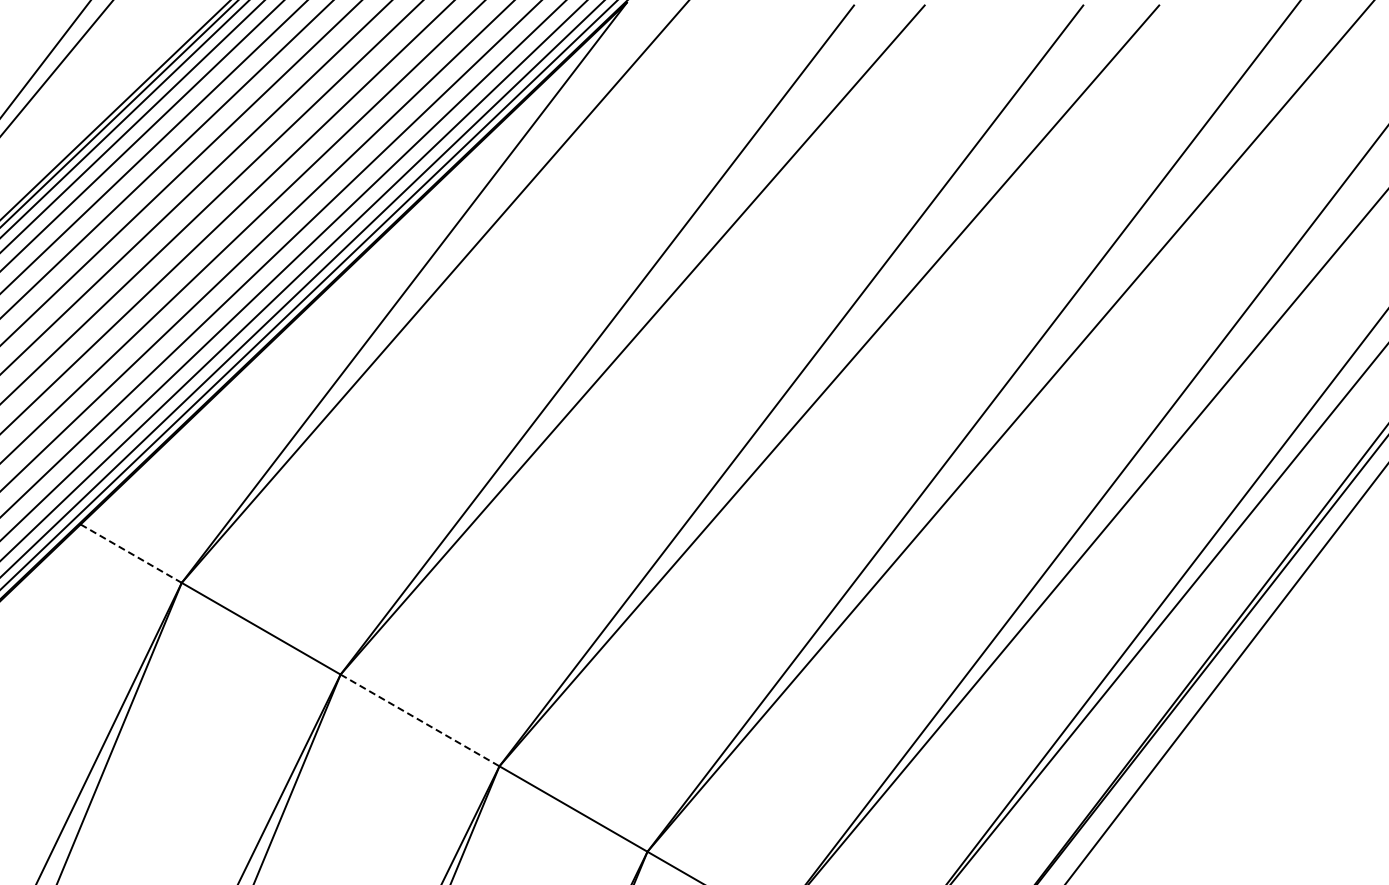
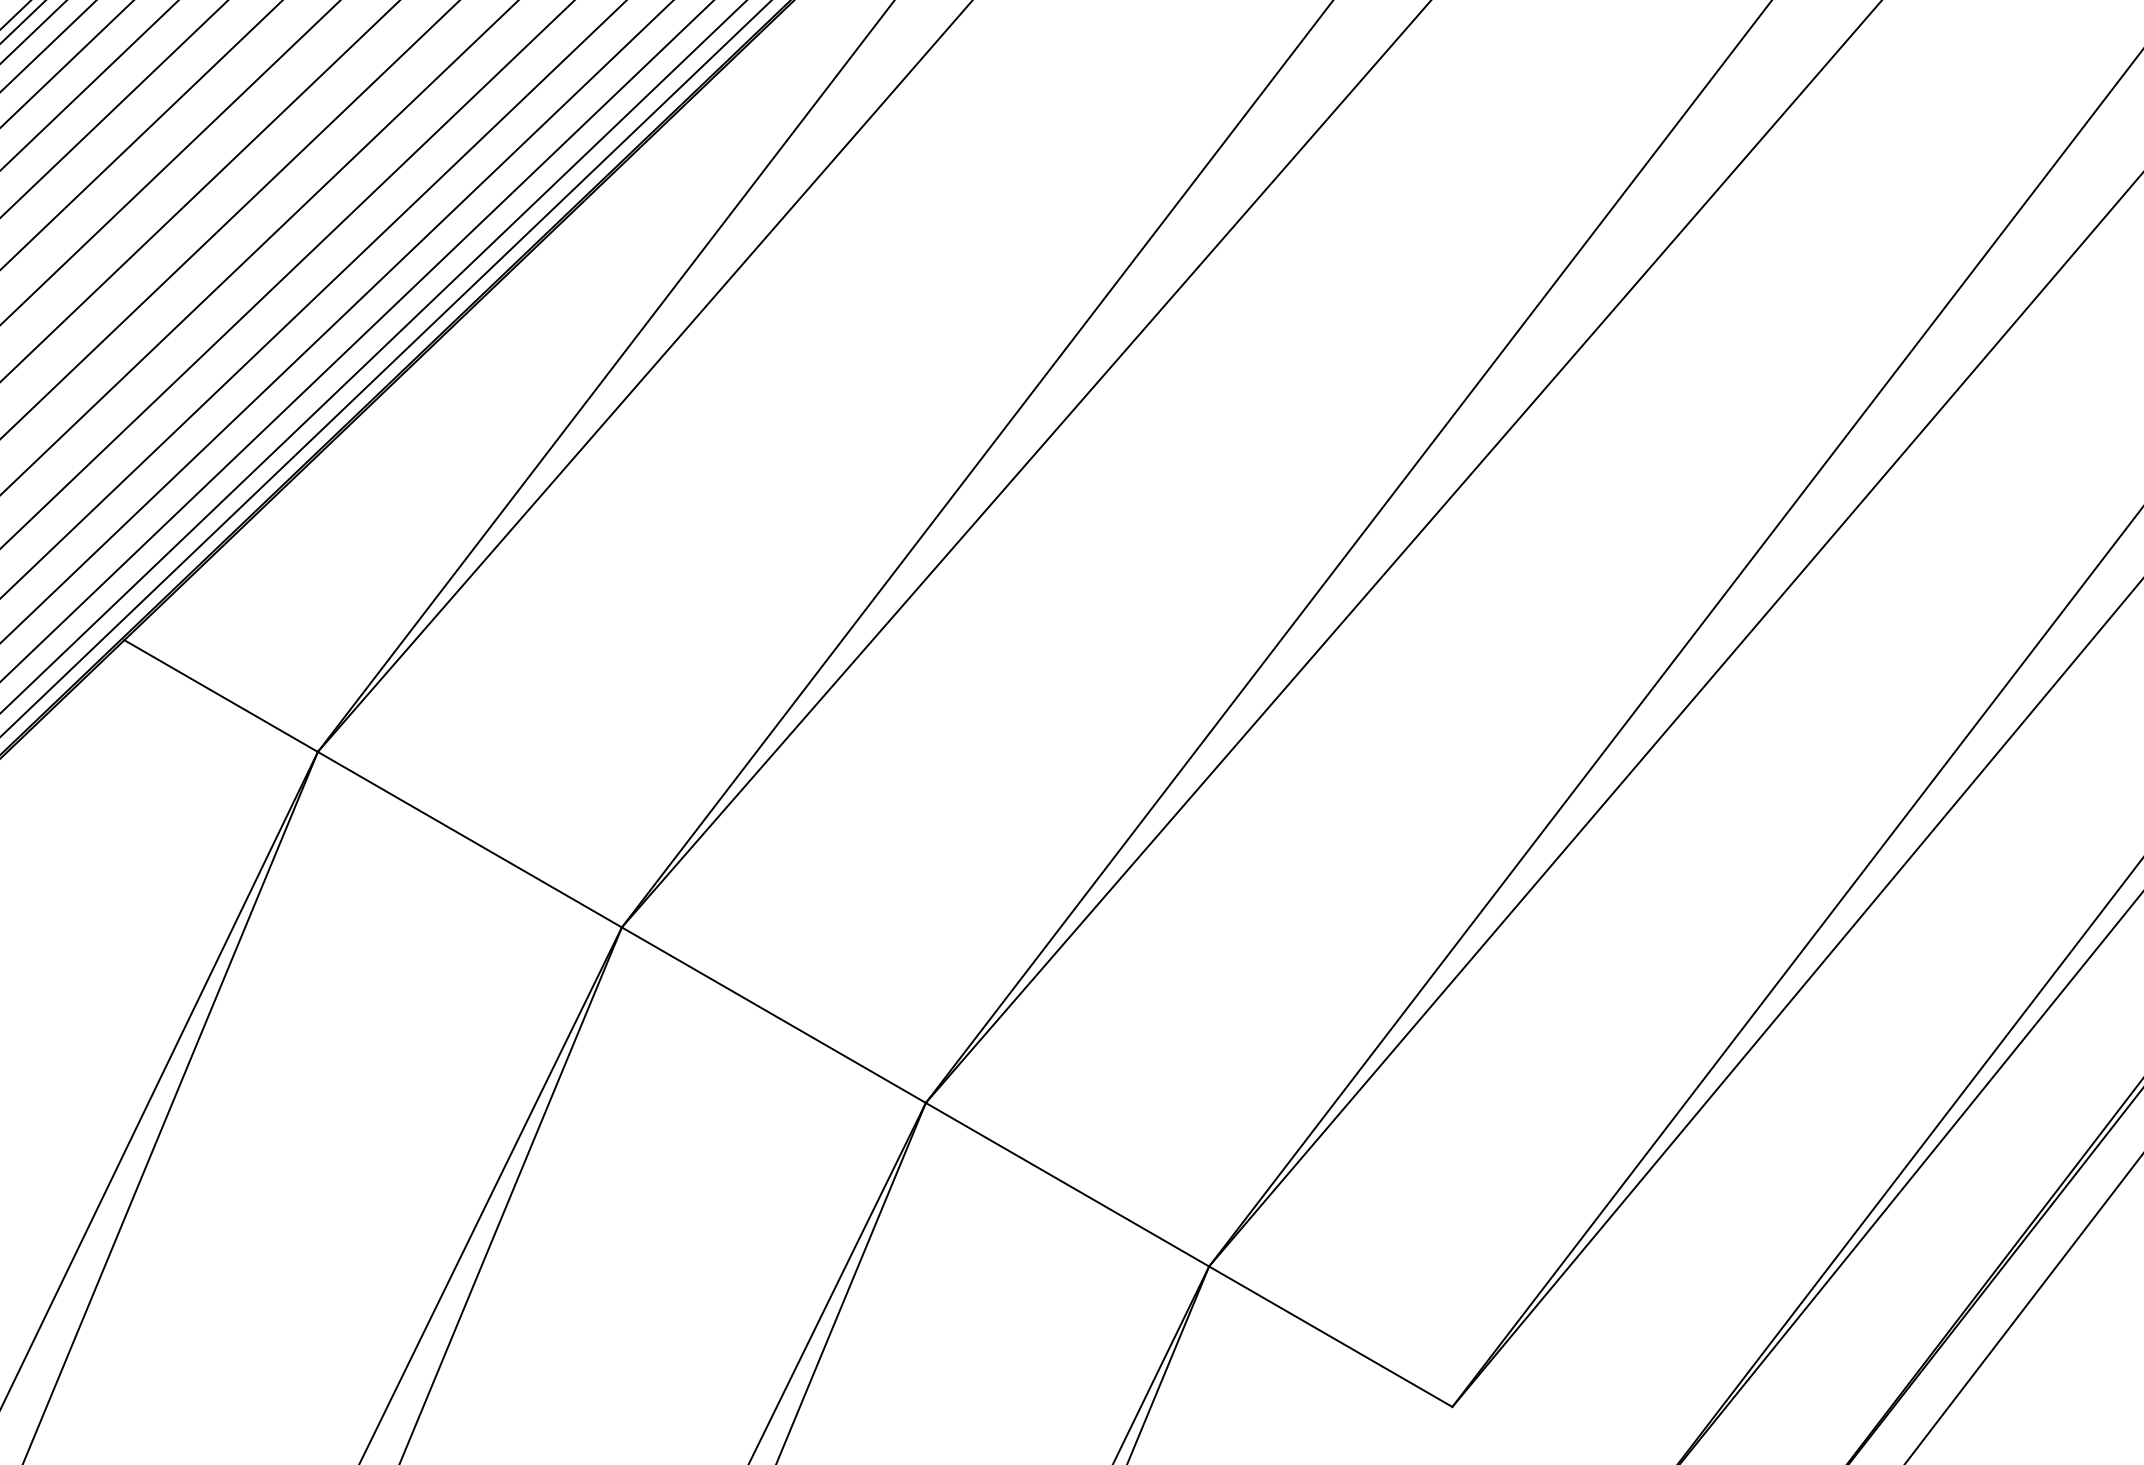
line: (131, 553) -> (221, 695), dashed -> solid
line: (420, 720) -> (774, 1015), dashed -> solid

